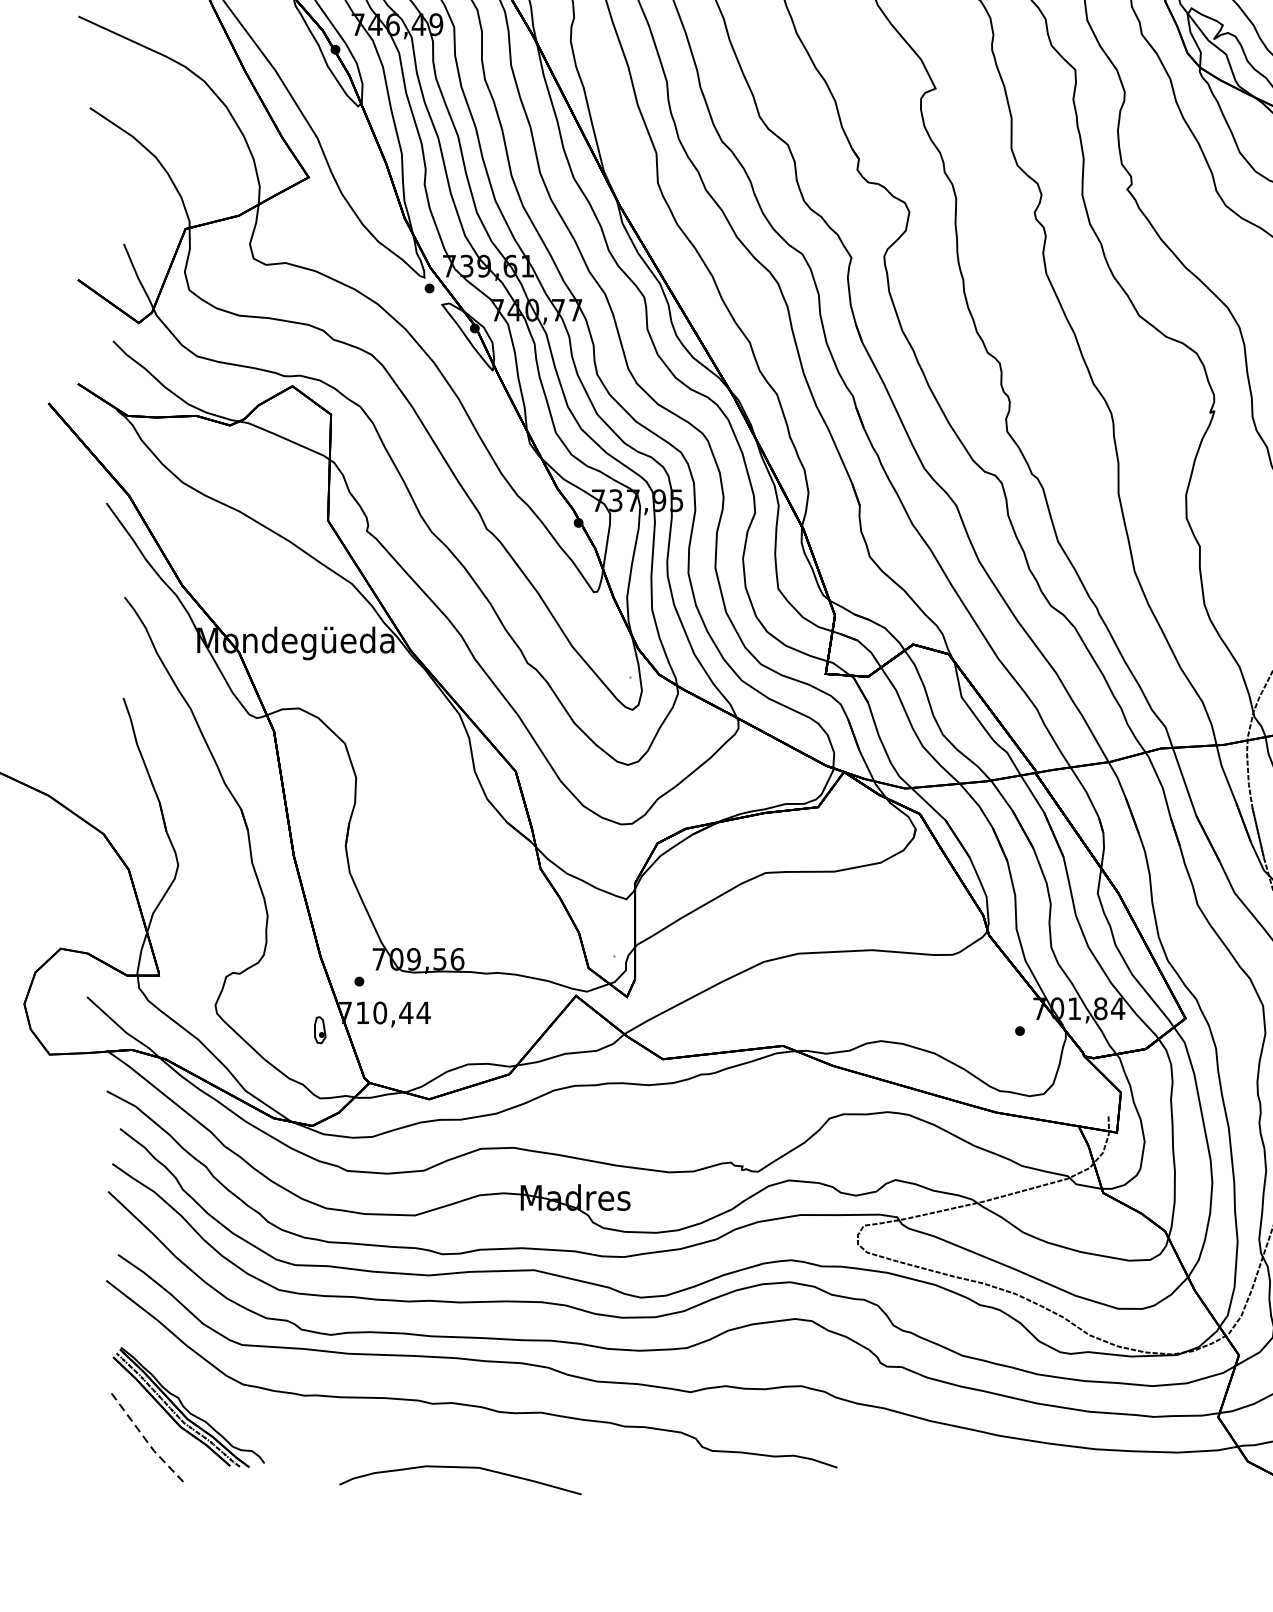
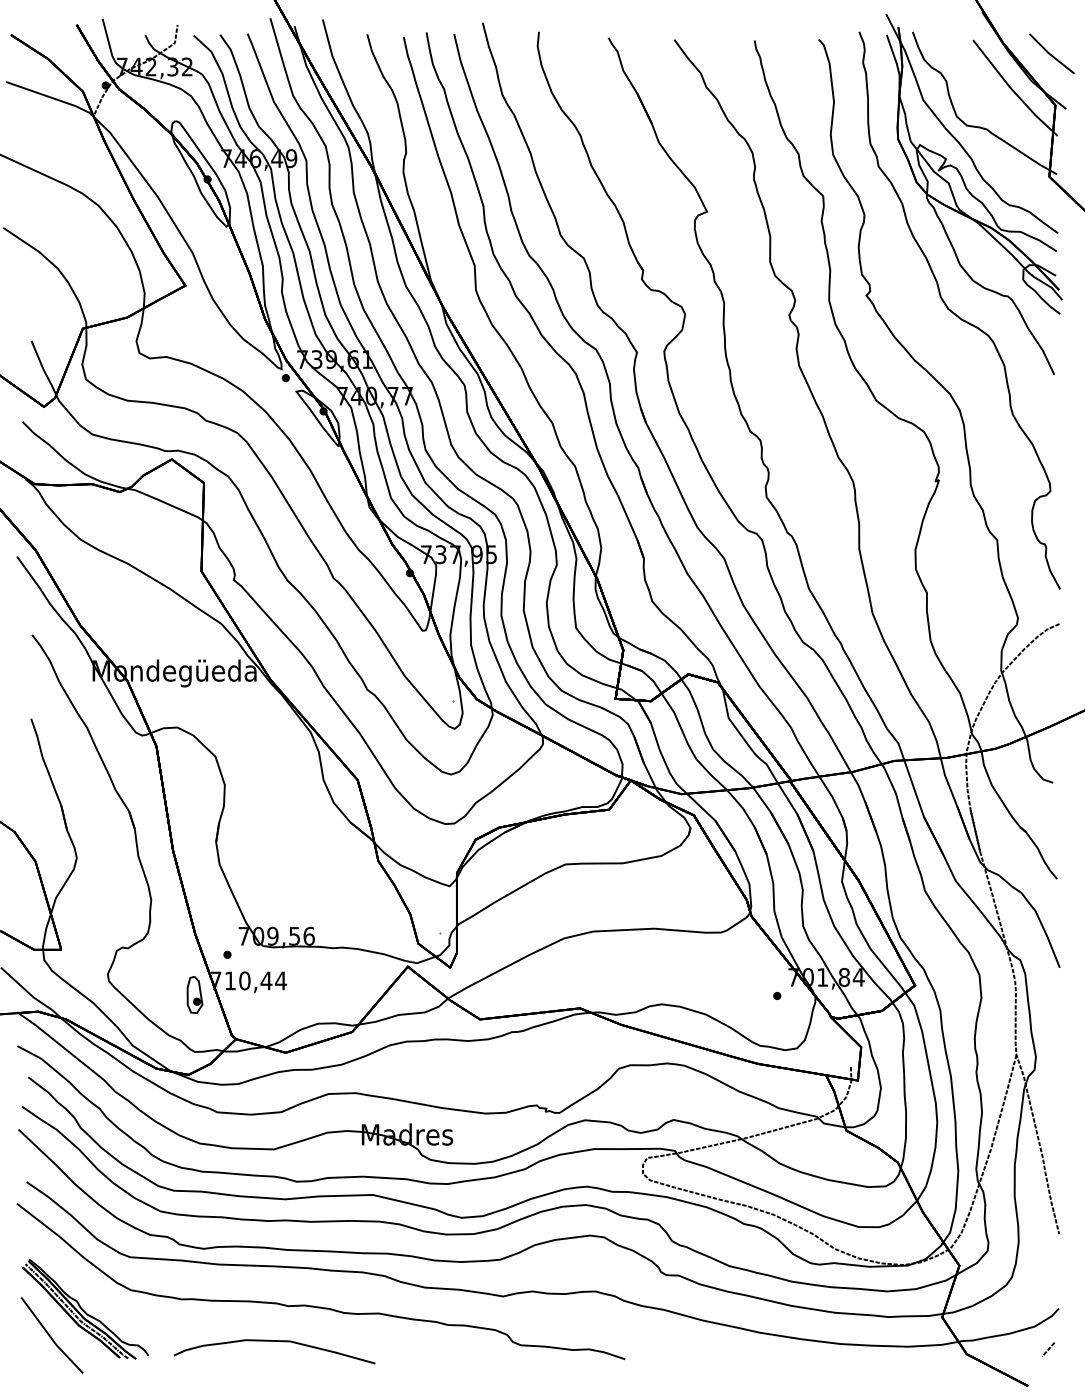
part: (319, 1030) -> (194, 995), size x1.67
line: (146, 1441) -> (50, 1337), dashed -> solid
curve: (460, 1467) -> (274, 1341), moved

